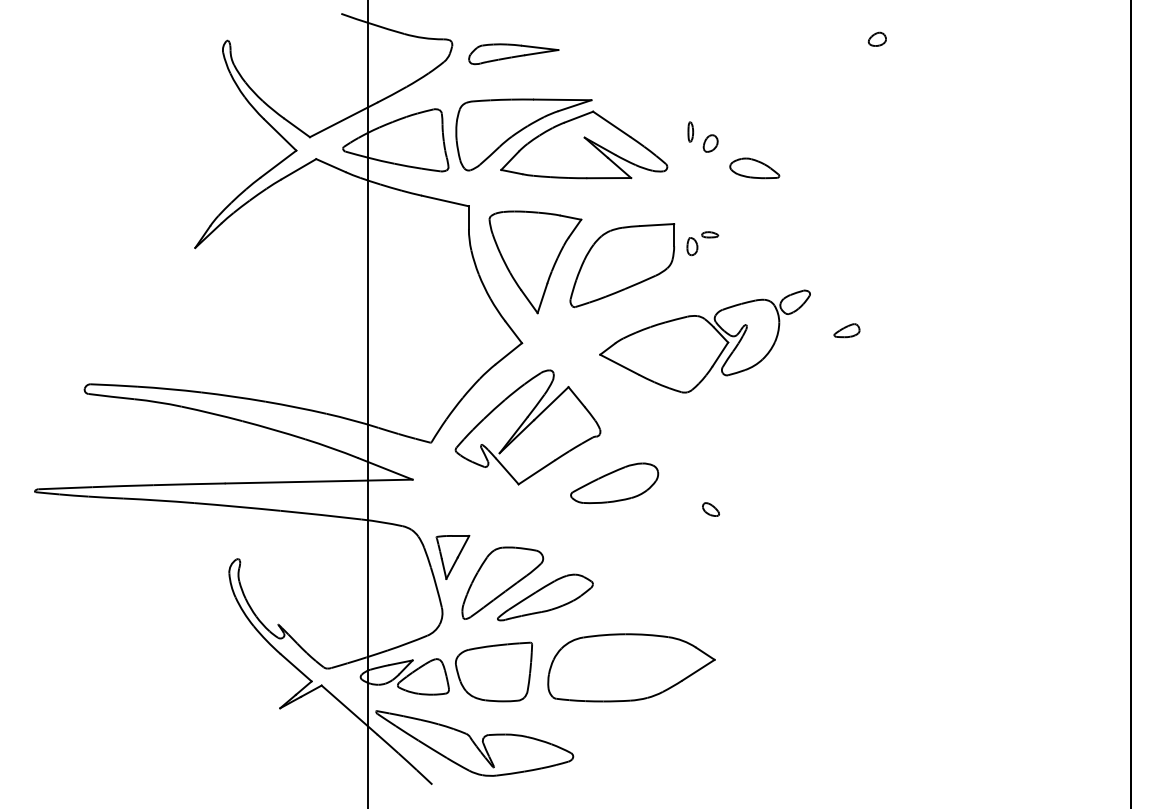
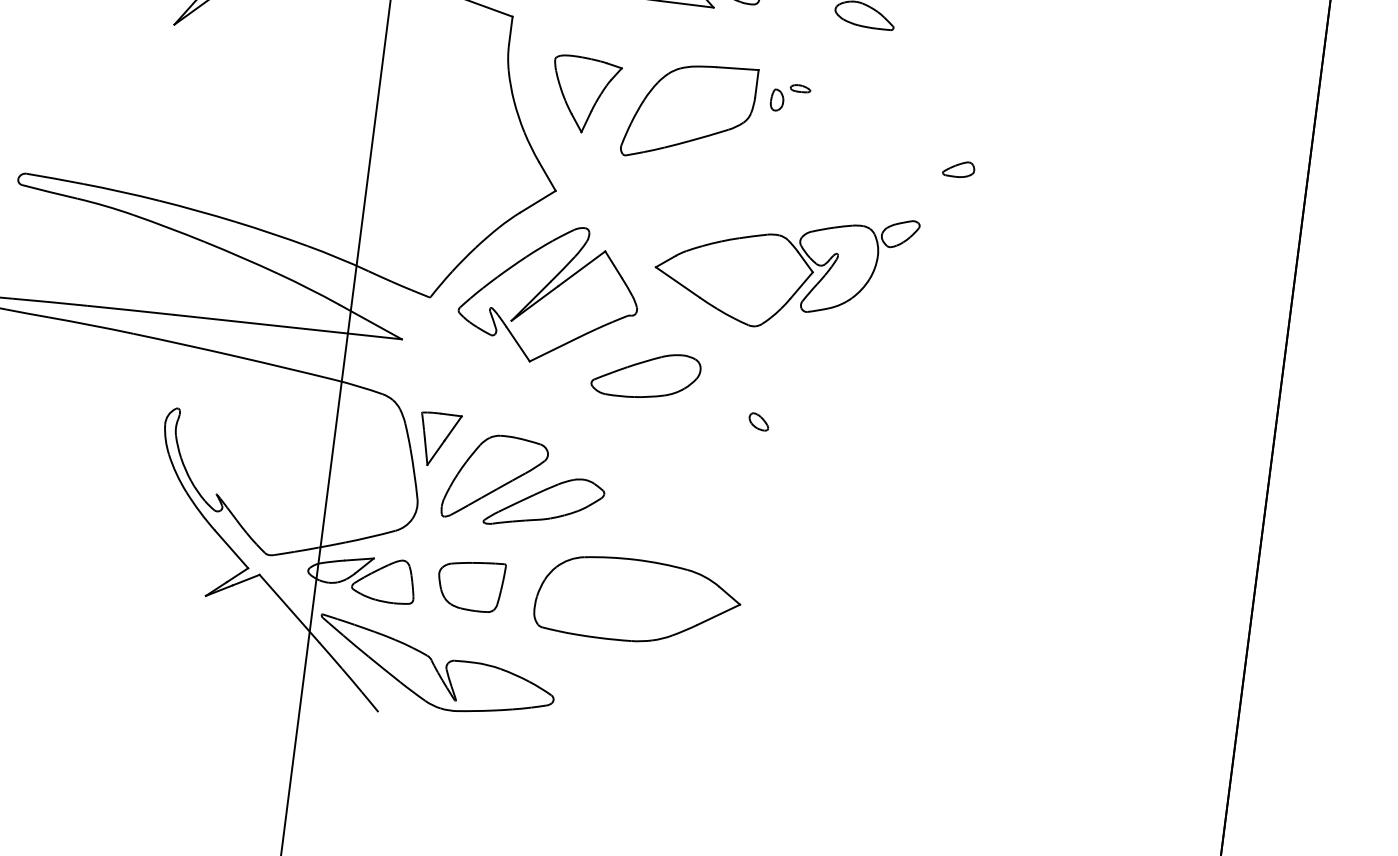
part: (535, 262) -> (584, 95), size x0.6
part: (846, 330) -> (958, 168), moved
part: (704, 341) -> (784, 267), moved
part: (493, 671) -> (470, 584), size x0.7

